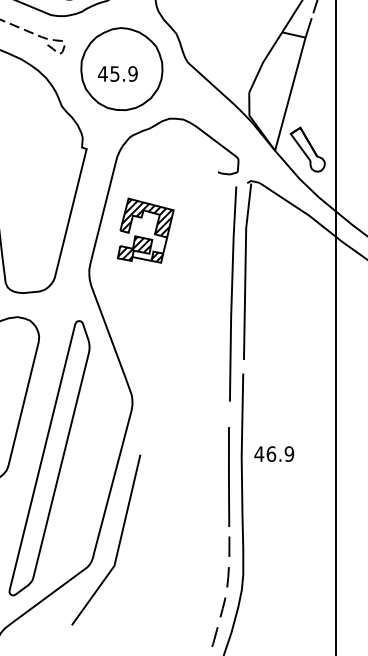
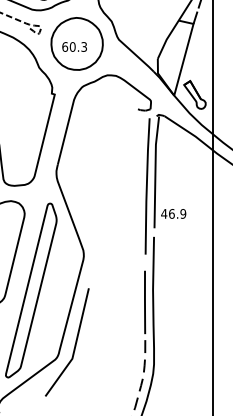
text: (117, 73) -> (74, 46), 45.9 -> 60.3
part: (144, 230) -> (91, 146), removed
text: (273, 453) -> (173, 213), moved

